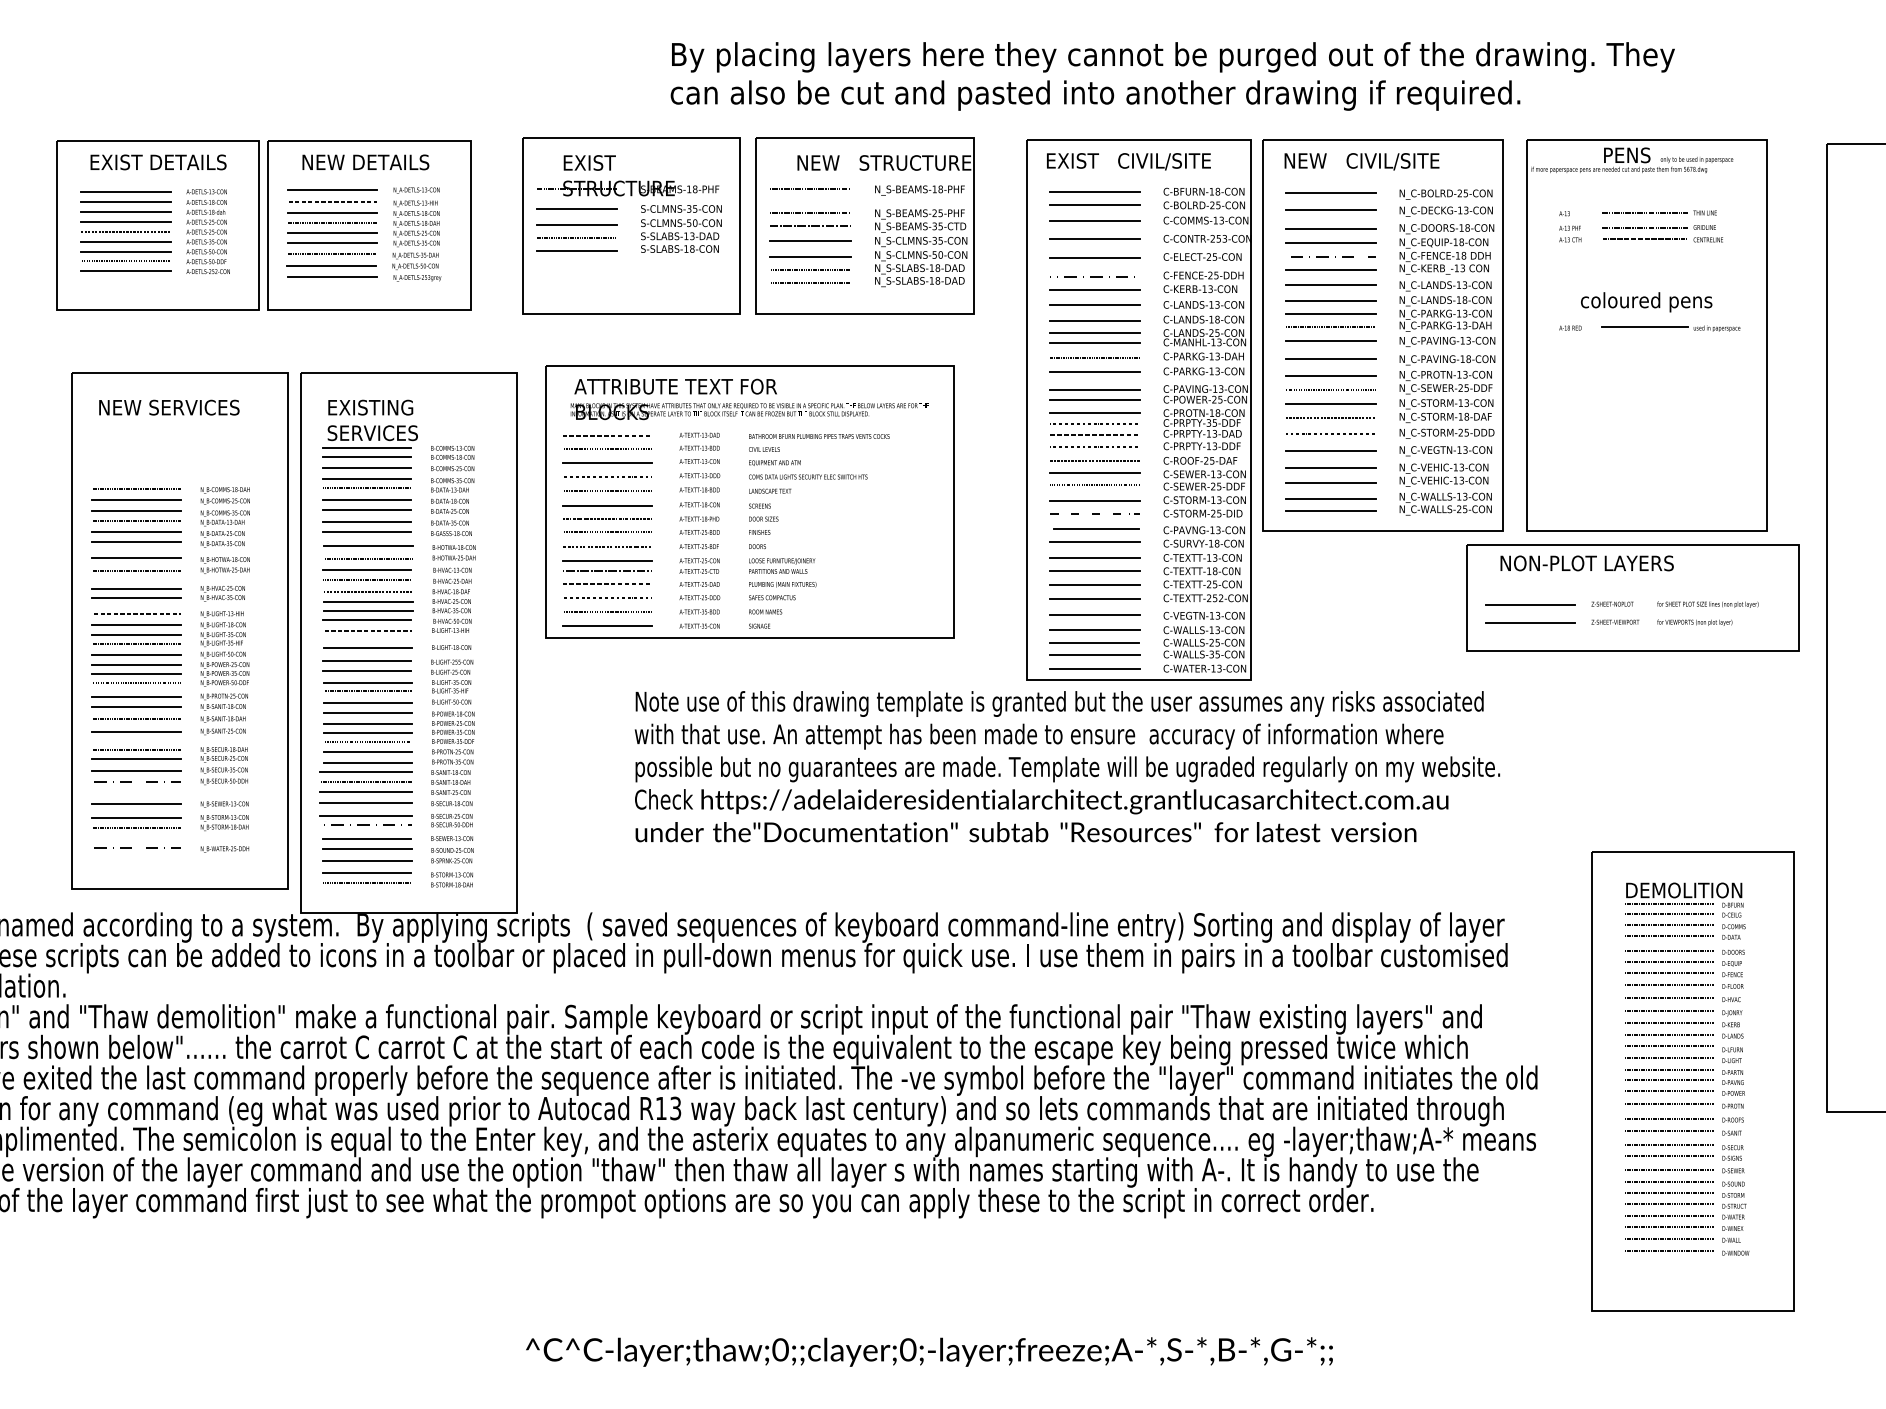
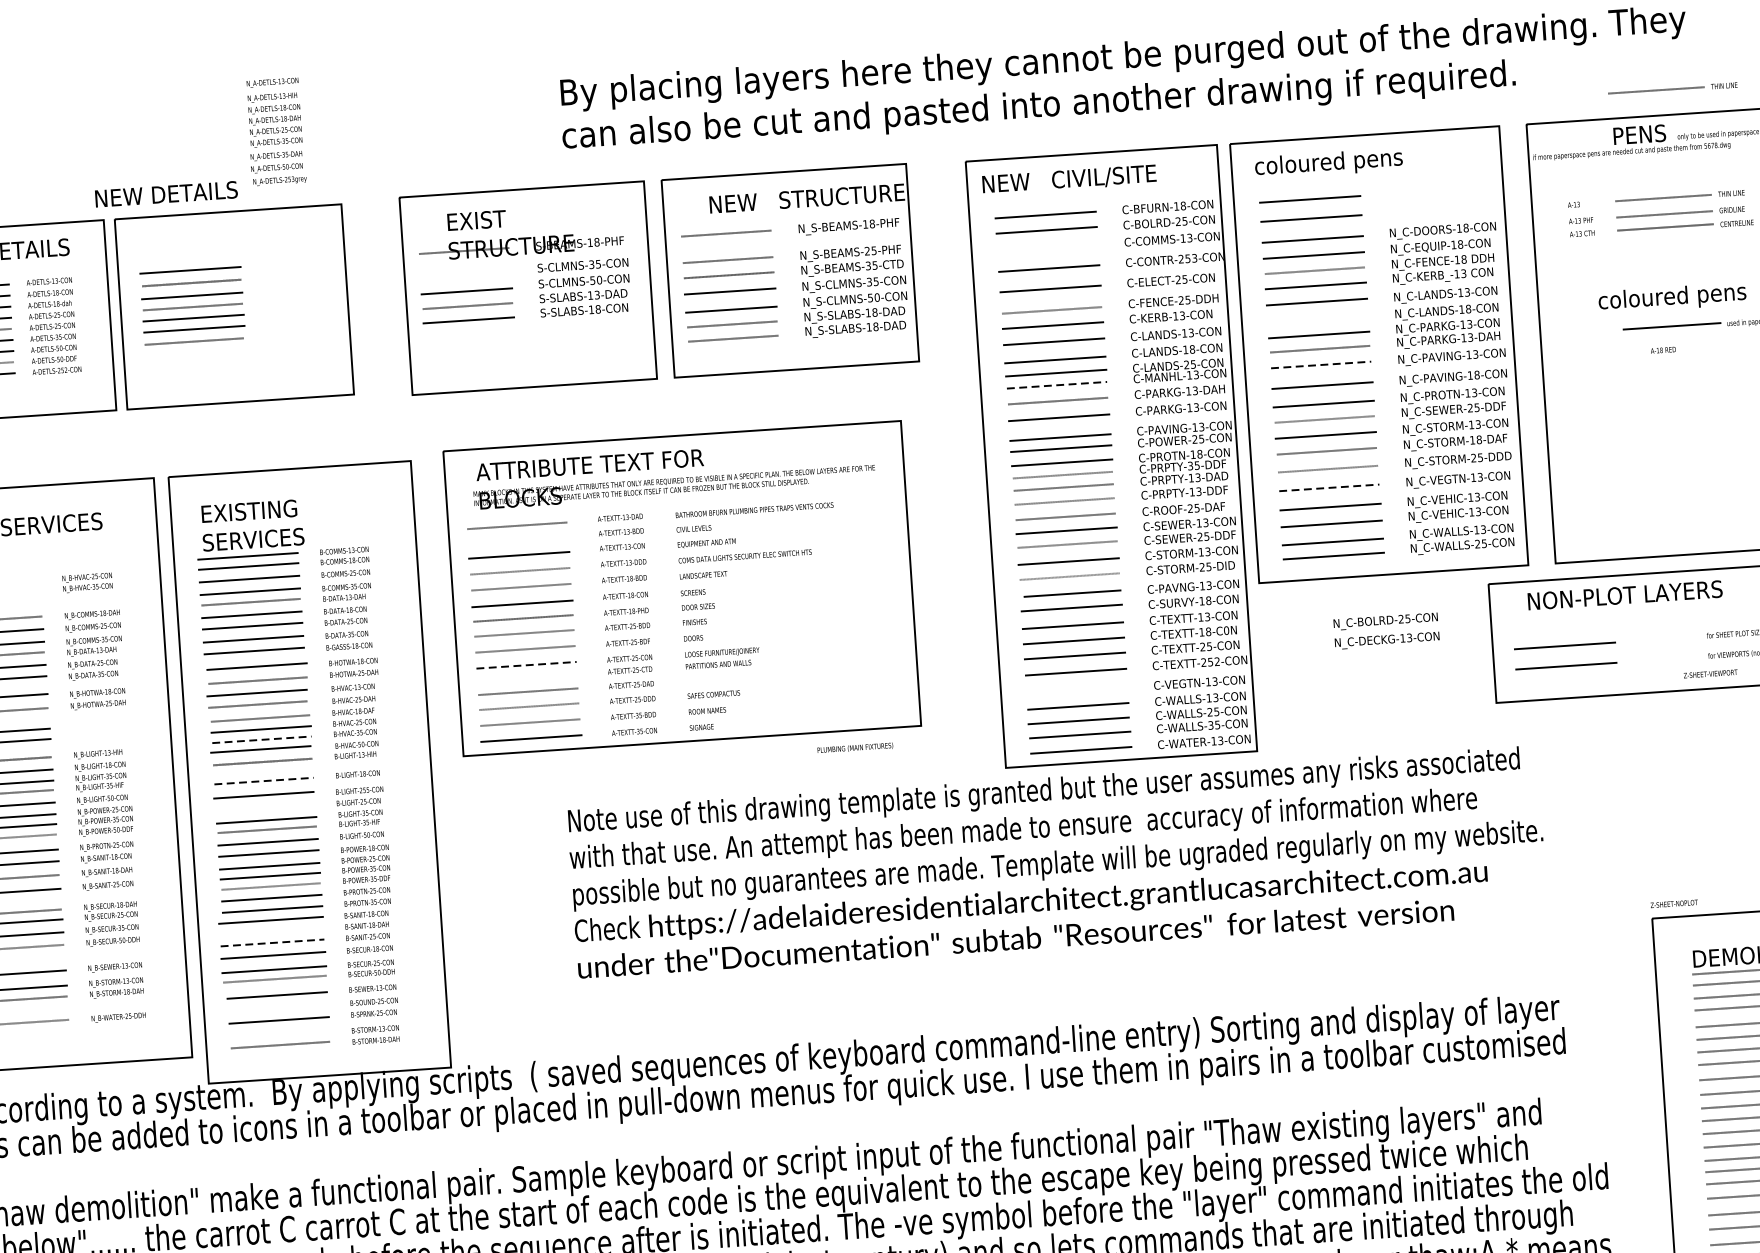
part: (1659, 116) -> (1673, 88), added
text: (1125, 161) -> (1077, 178), EXIST   CIVIL/SITE -> NEW   CIVIL/SITE
text: (365, 162) -> (166, 194), moved
text: (1361, 162) -> (1342, 162), NEW   CIVIL/SITE -> coloured pens
text: (1445, 202) -> (1385, 630), moved
line: (576, 209) -> (465, 273), removed
line: (1094, 221) -> (1047, 248), removed
text: (416, 234) -> (275, 131), moved
line: (331, 265) -> (194, 354), removed
line: (332, 277) -> (196, 368), removed
line: (1330, 301) -> (1317, 320), removed
text: (1570, 327) -> (1663, 349), moved
line: (1330, 341) -> (1320, 365), solid -> dashed
line: (1095, 343) -> (1057, 385), solid -> dashed
line: (607, 449) -> (517, 540), removed
line: (1330, 450) -> (1328, 487), solid -> dashed
line: (607, 560) -> (526, 665), solid -> dashed
line: (607, 571) -> (527, 677), removed
text: (782, 584) -> (855, 747), moved
text: (222, 593) -> (87, 582), moved
text: (1612, 603) -> (1674, 903), moved
line: (368, 611) -> (262, 740), solid -> dashed
line: (1094, 615) -> (1076, 690), removed
text: (1615, 621) -> (1710, 673), moved
line: (368, 648) -> (264, 781), solid -> dashed
line: (366, 670) -> (264, 806), removed
line: (365, 782) -> (271, 932), removed
line: (366, 792) -> (273, 943), solid -> dashed
line: (366, 848) -> (277, 1005), removed
line: (366, 873) -> (279, 1034), removed

